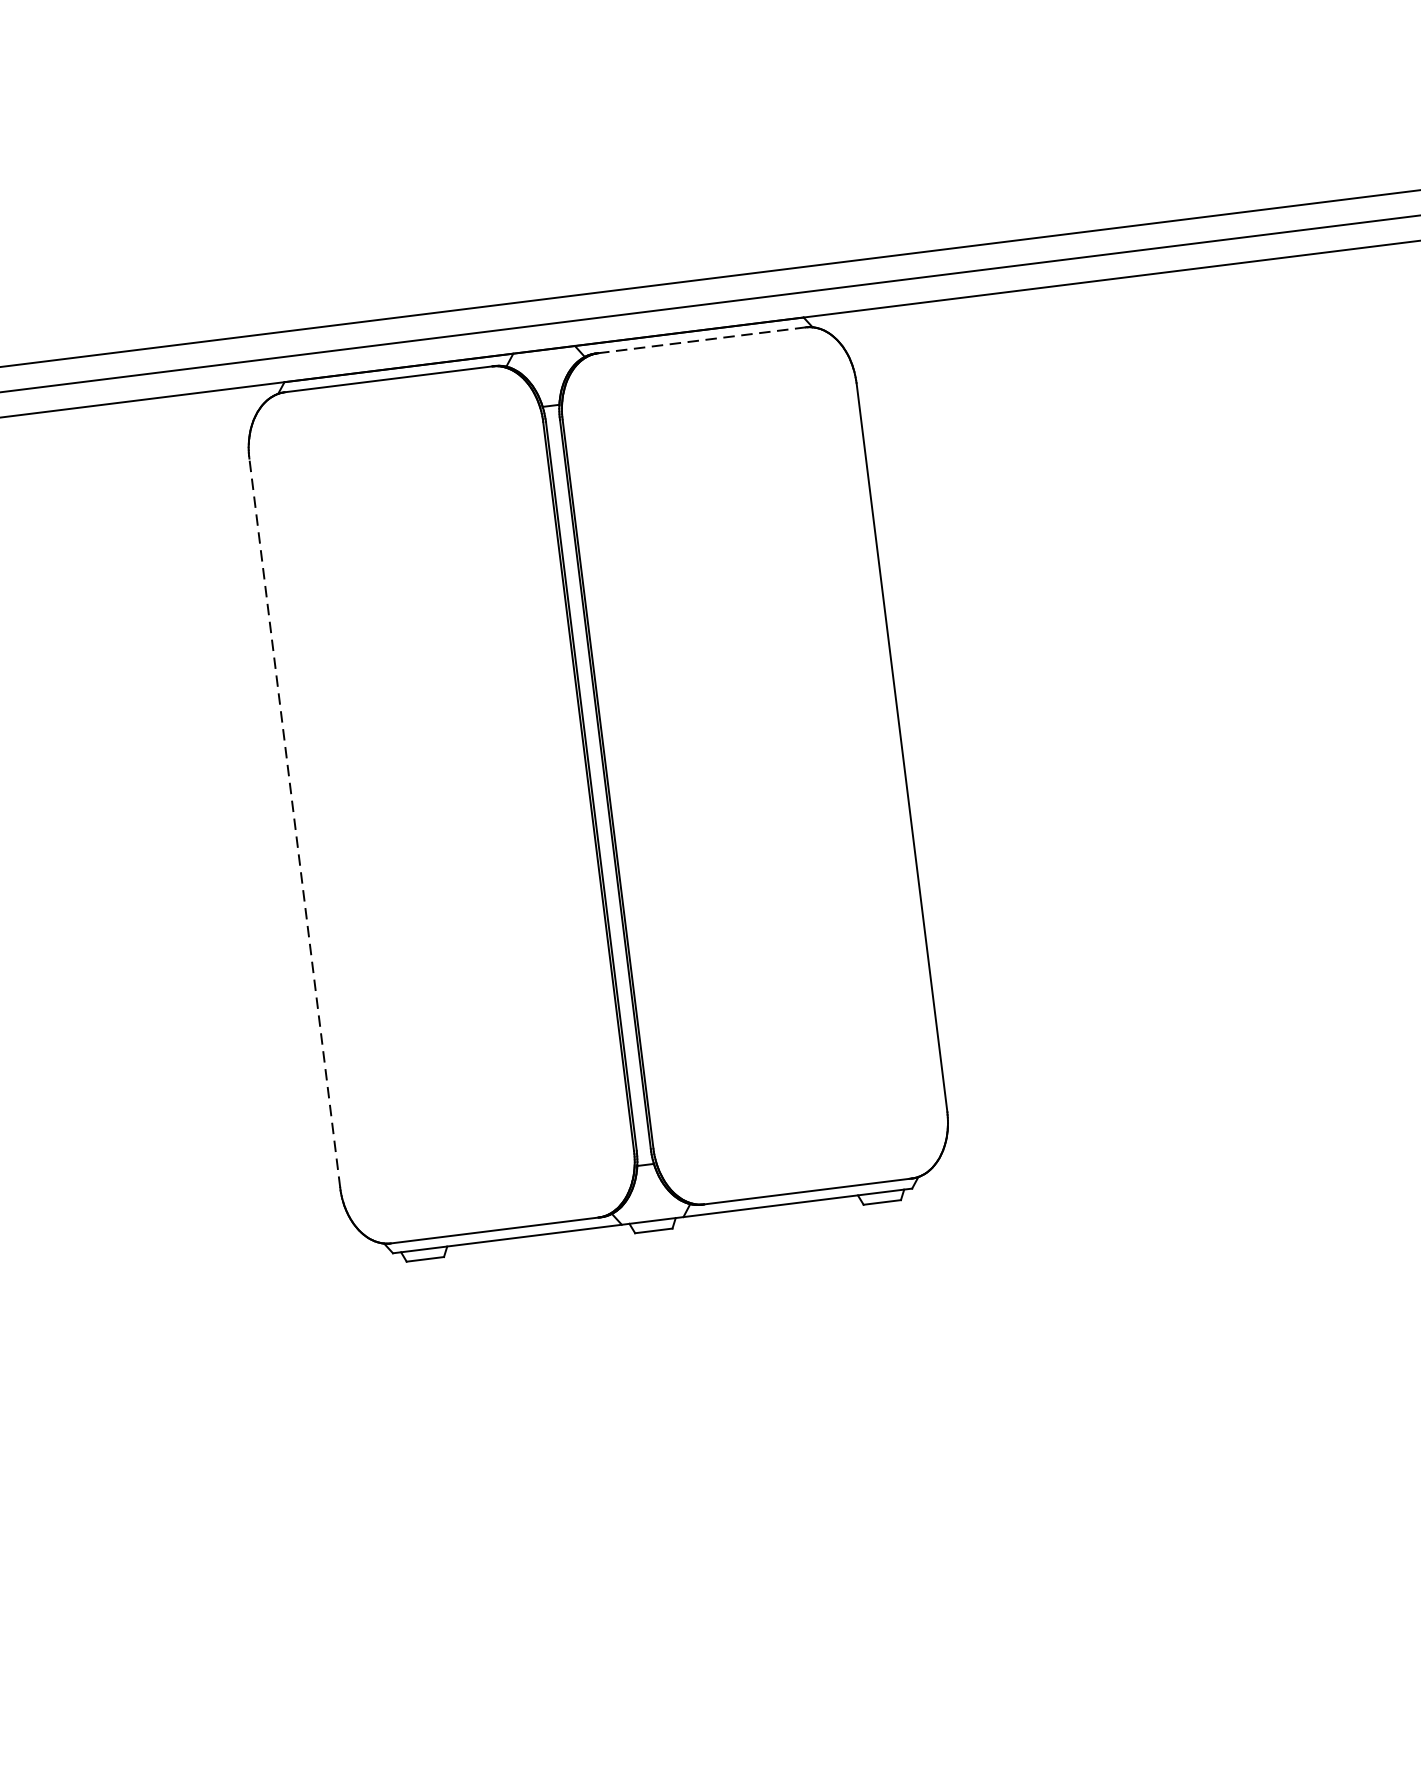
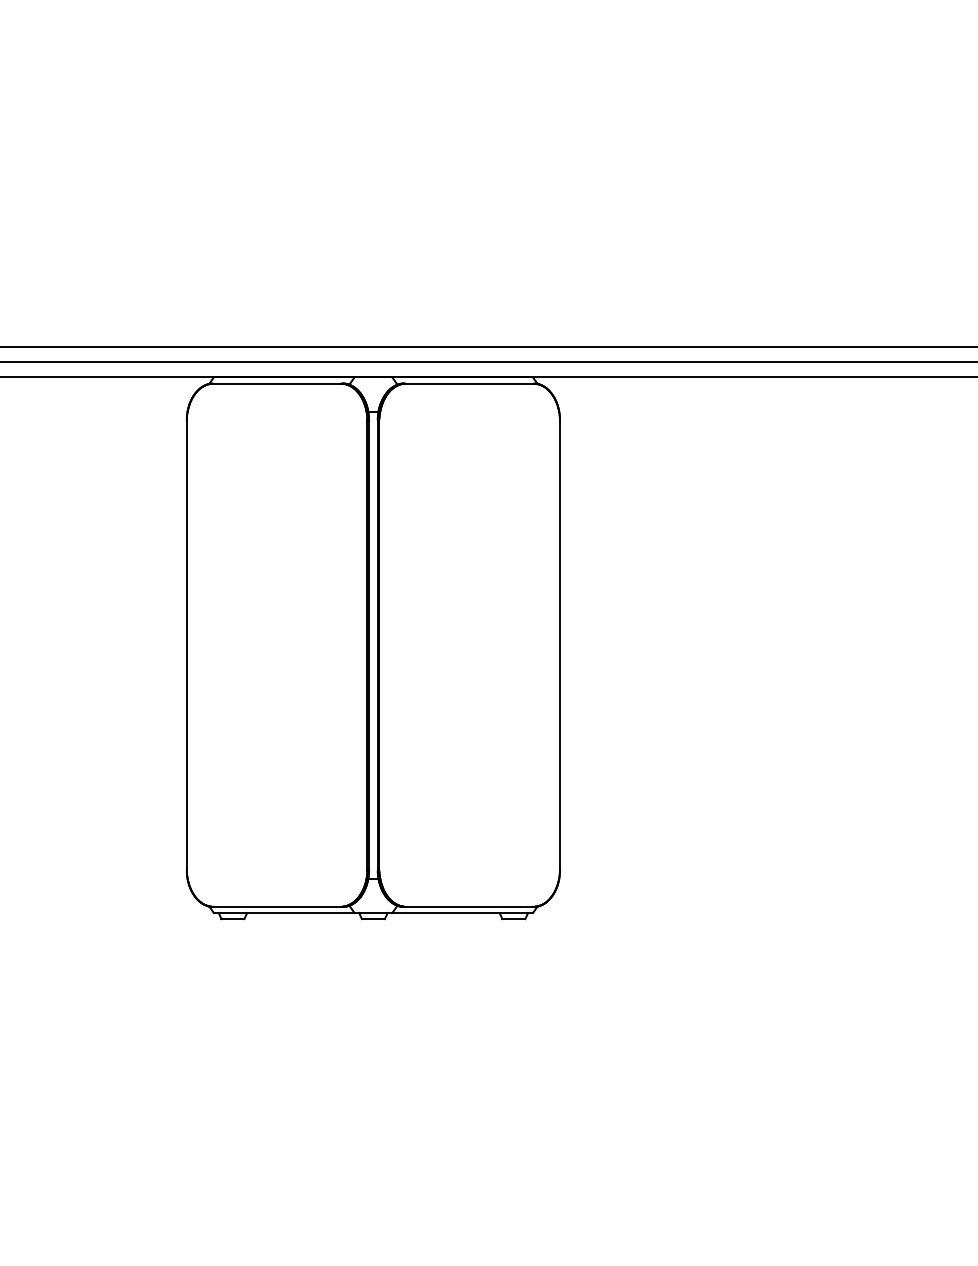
line: (701, 340) -> (469, 383), dashed -> solid
line: (294, 822) -> (186, 644), dashed -> solid

